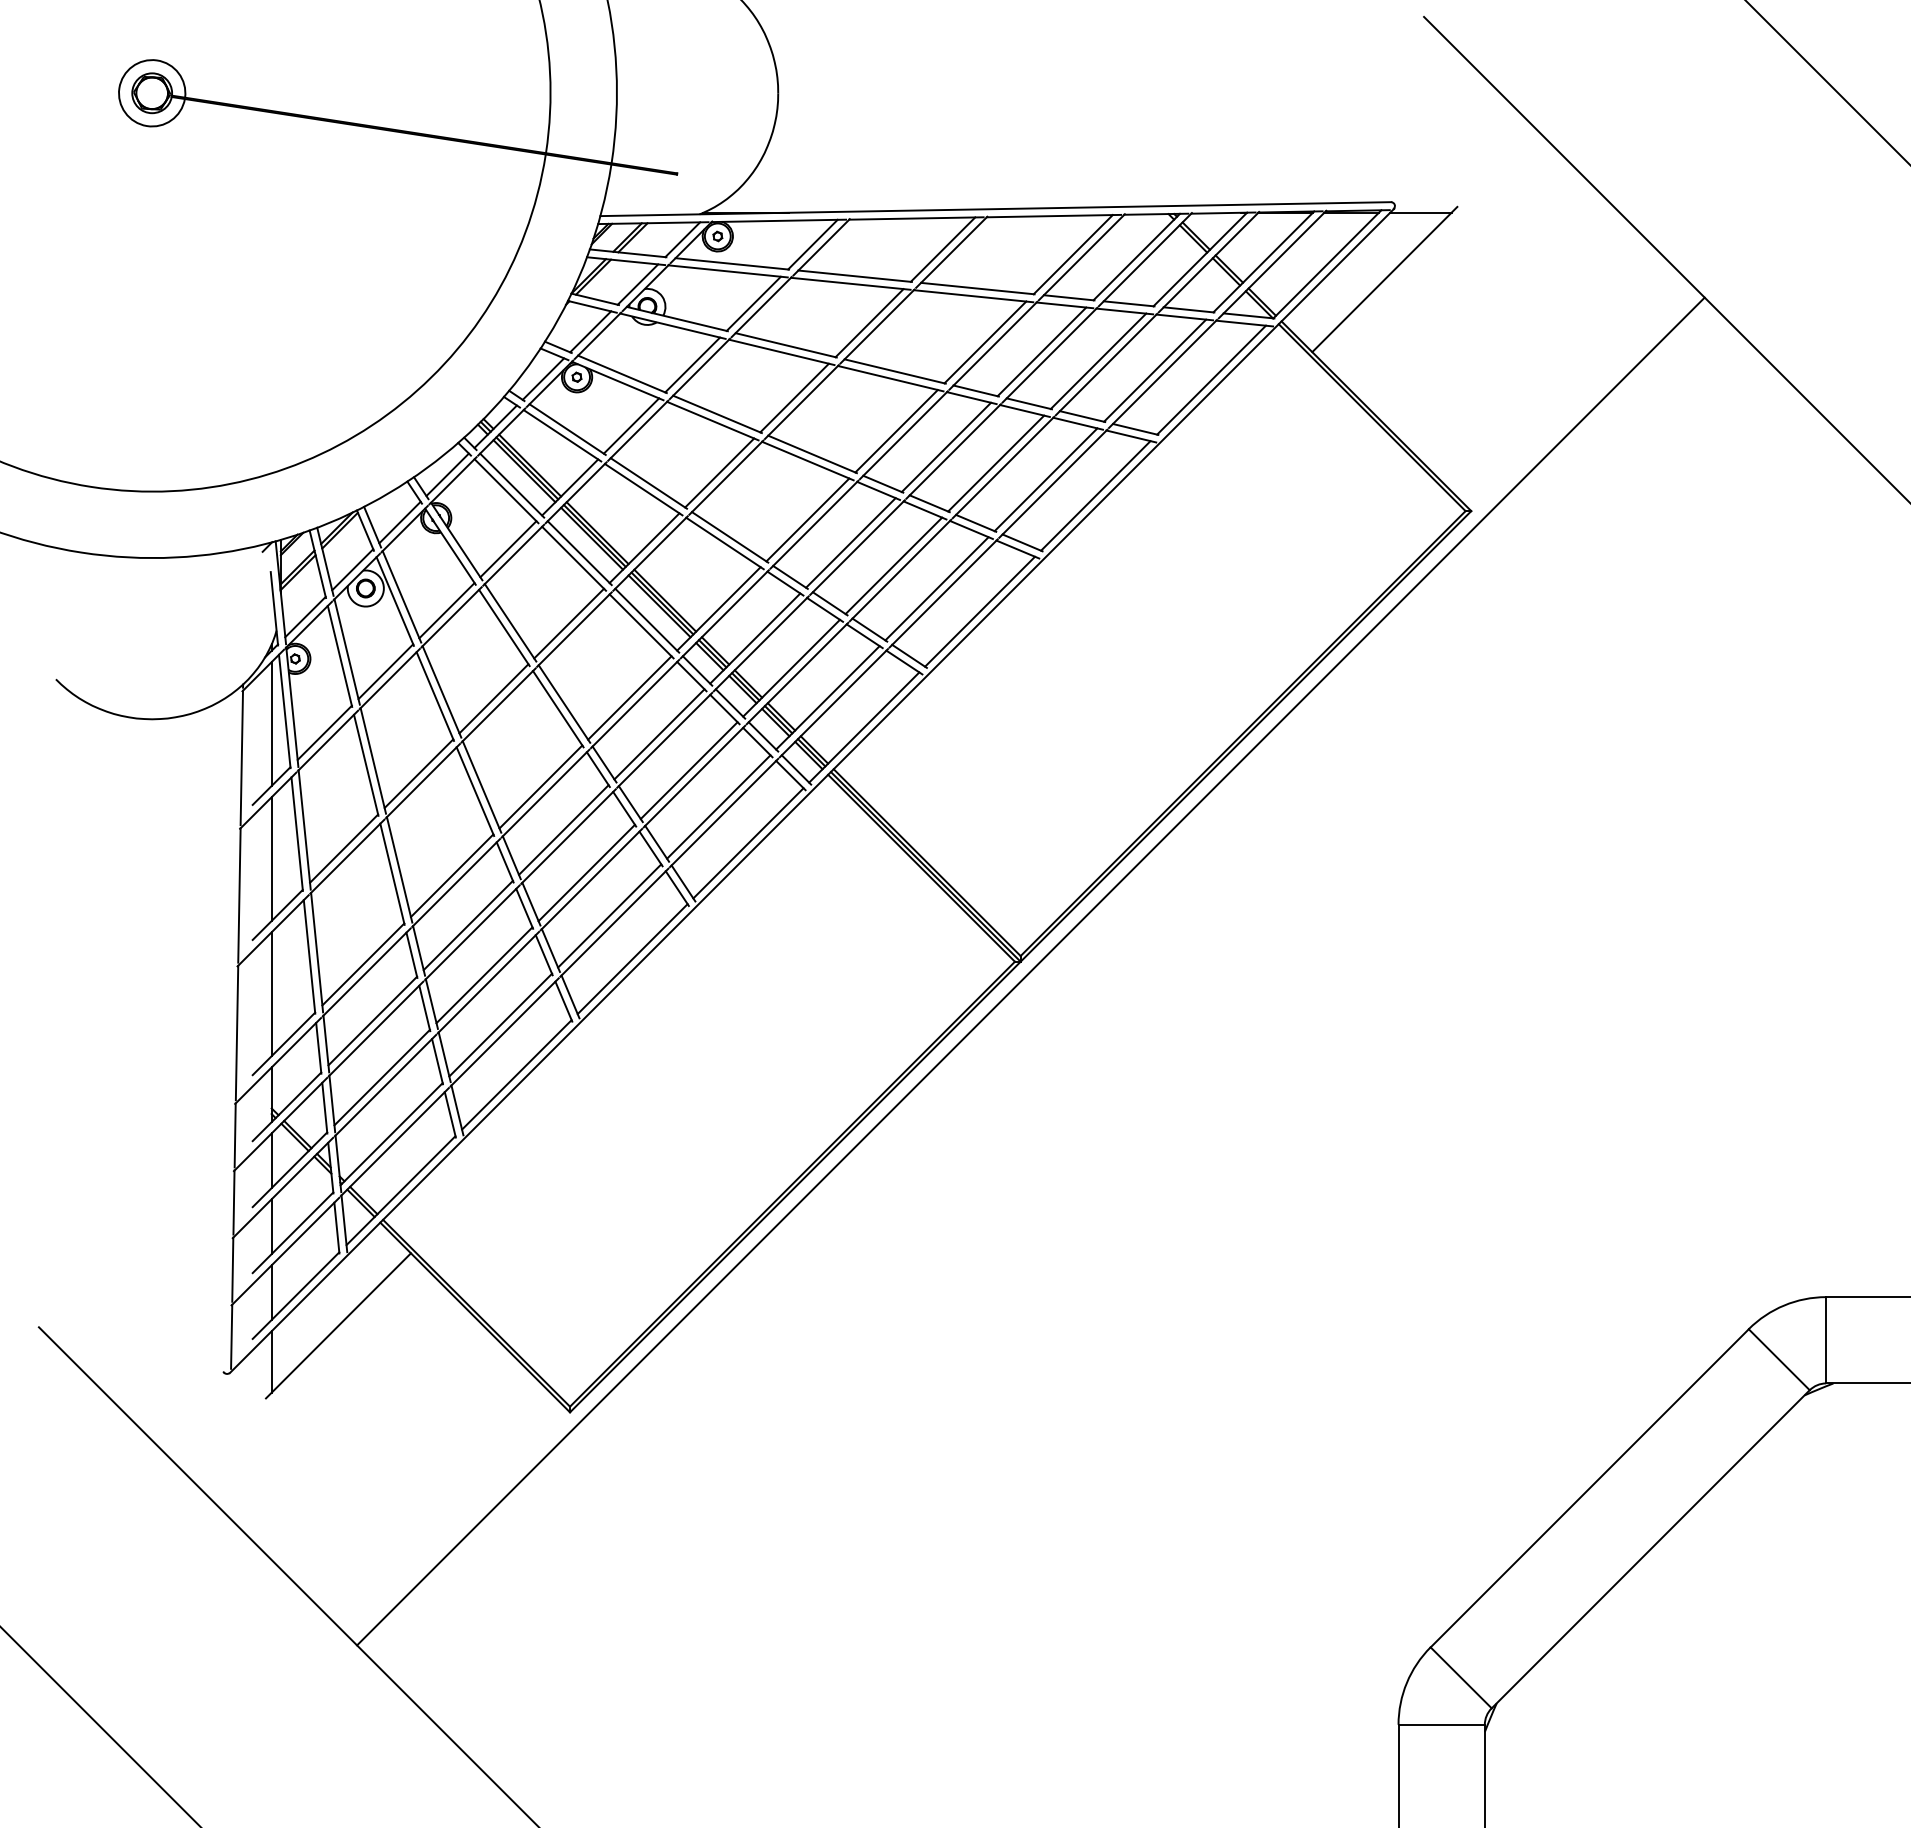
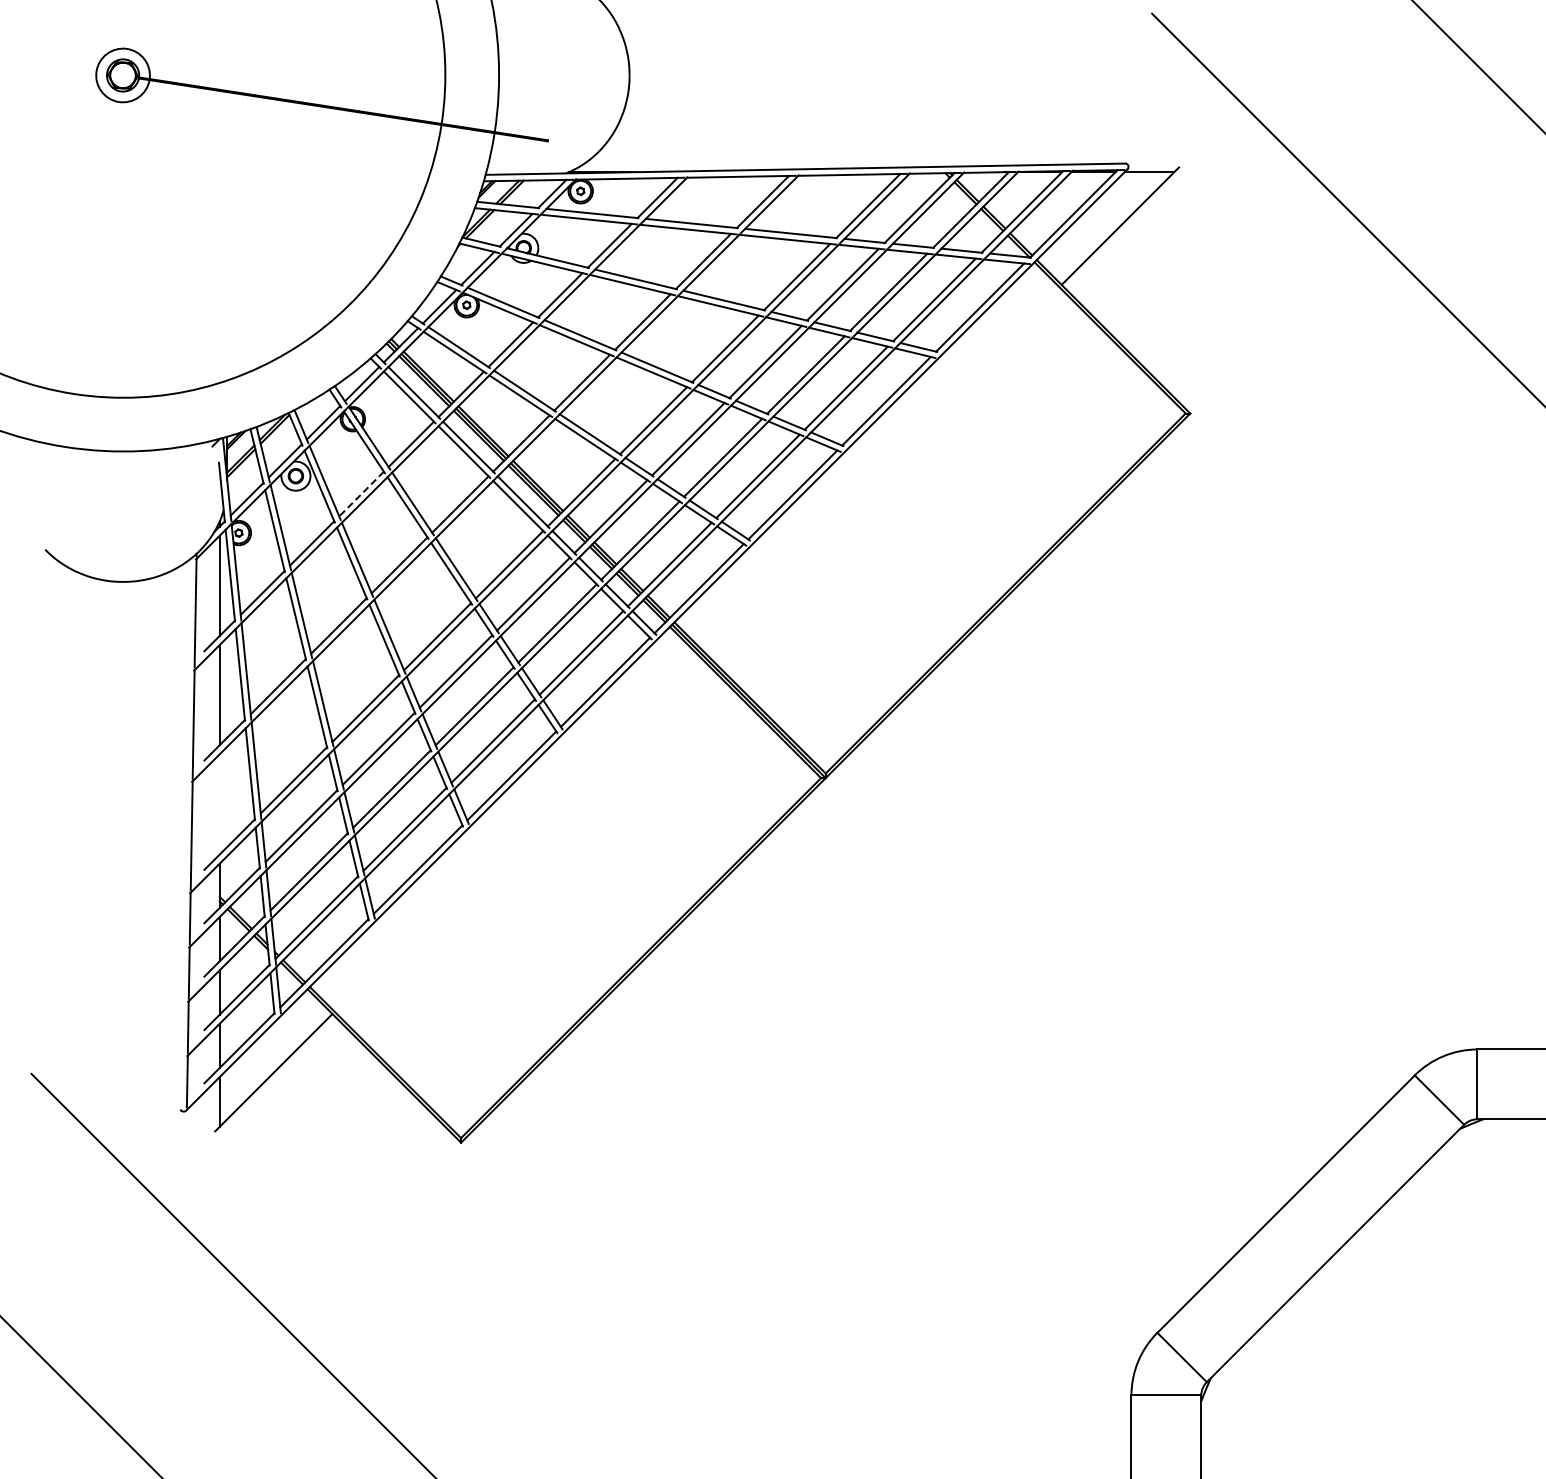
line: (446, 611) -> (361, 494), solid -> dashed
line: (1030, 970) -> (833, 785), removed
line: (271, 994) -> (219, 804), removed

